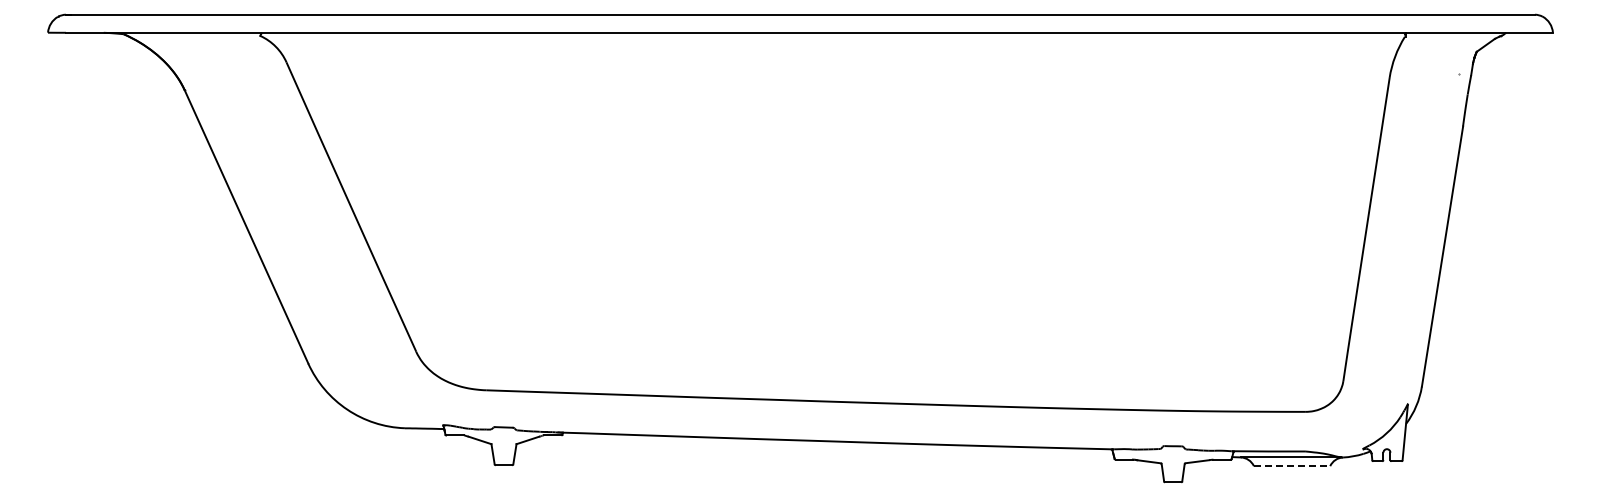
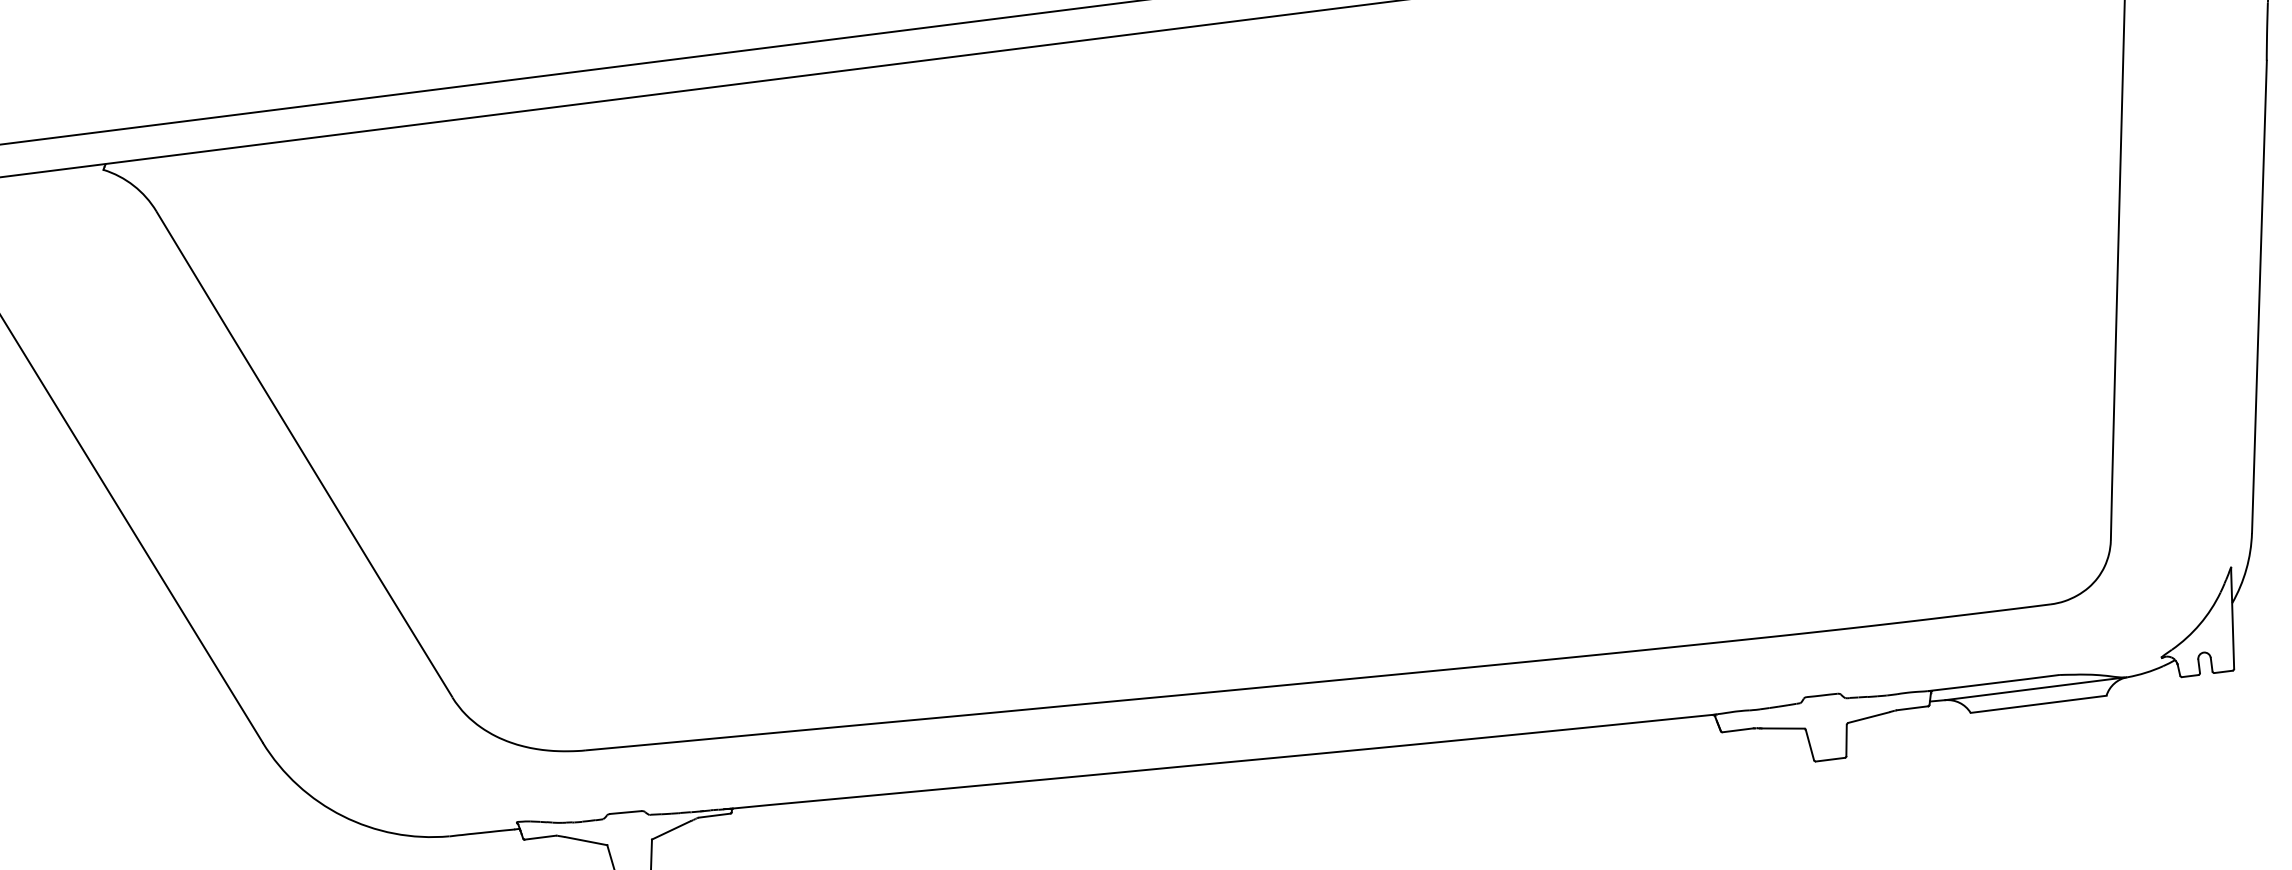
line: (1292, 466) -> (2039, 704), dashed -> solid

